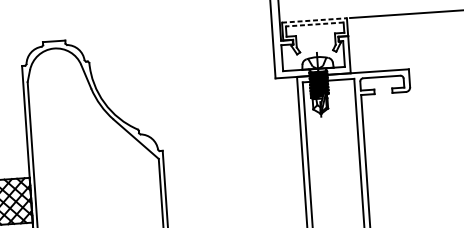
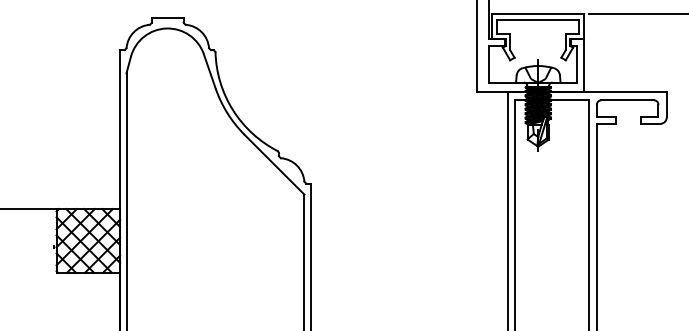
line: (314, 20) -> (538, 13), dashed -> solid
line: (314, 24) -> (537, 19), dashed -> solid

